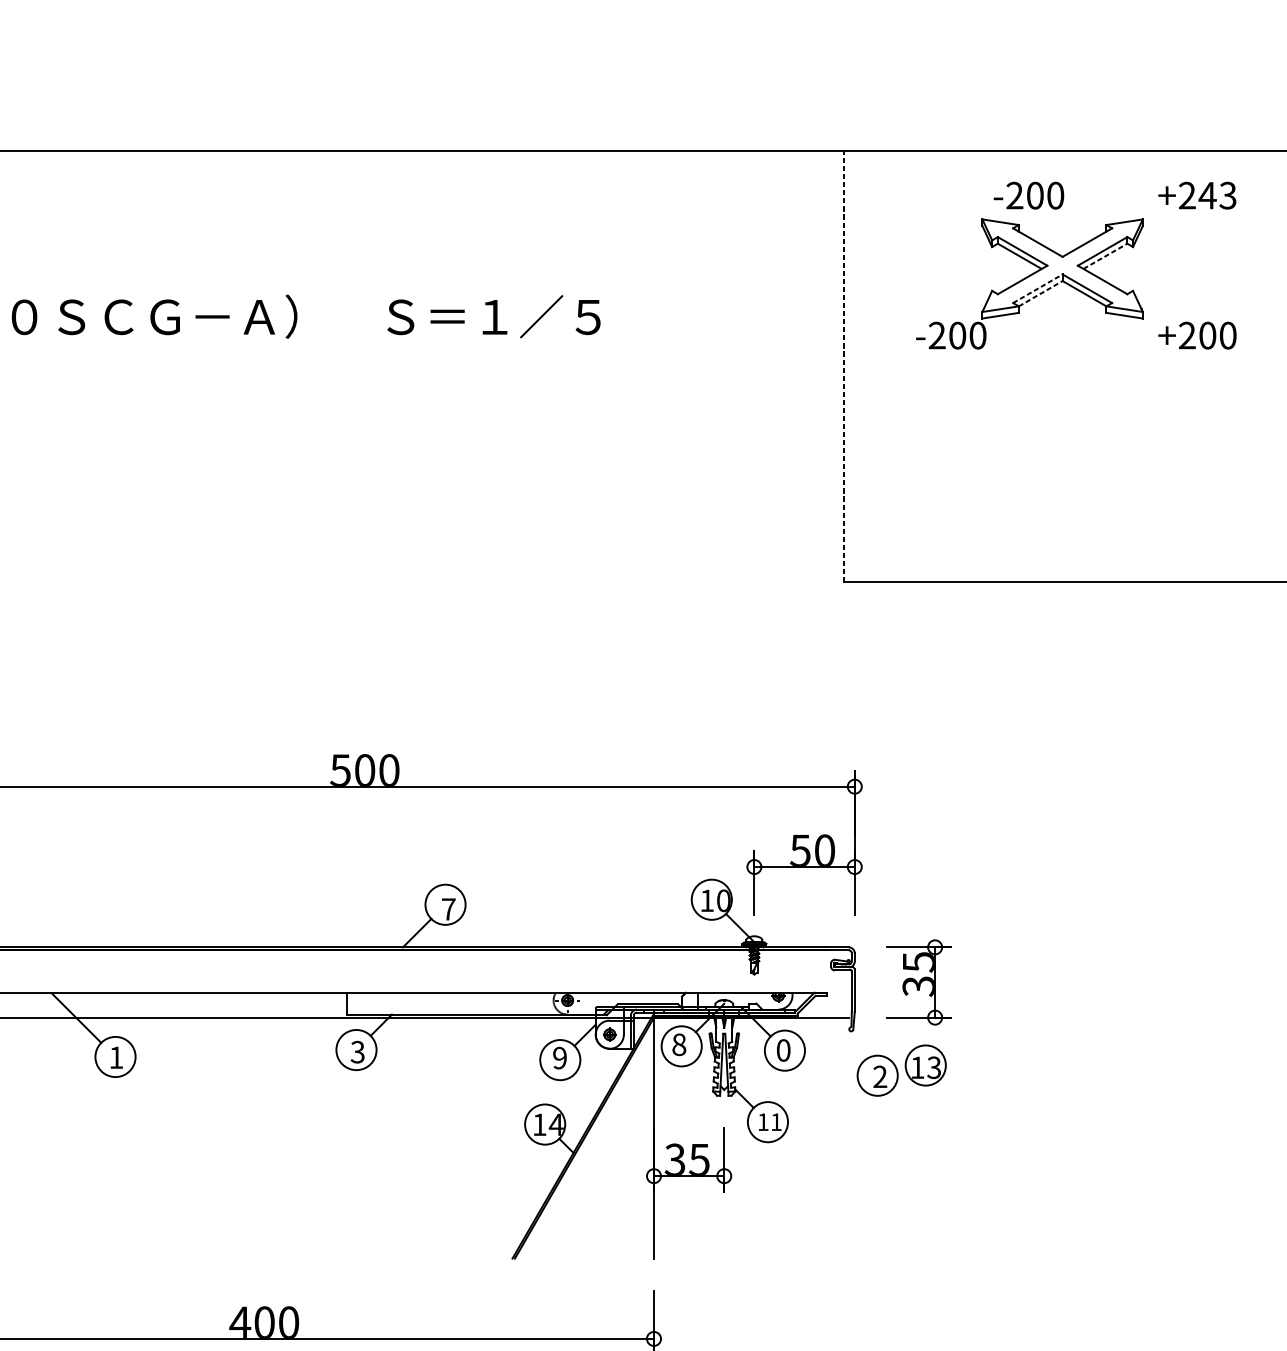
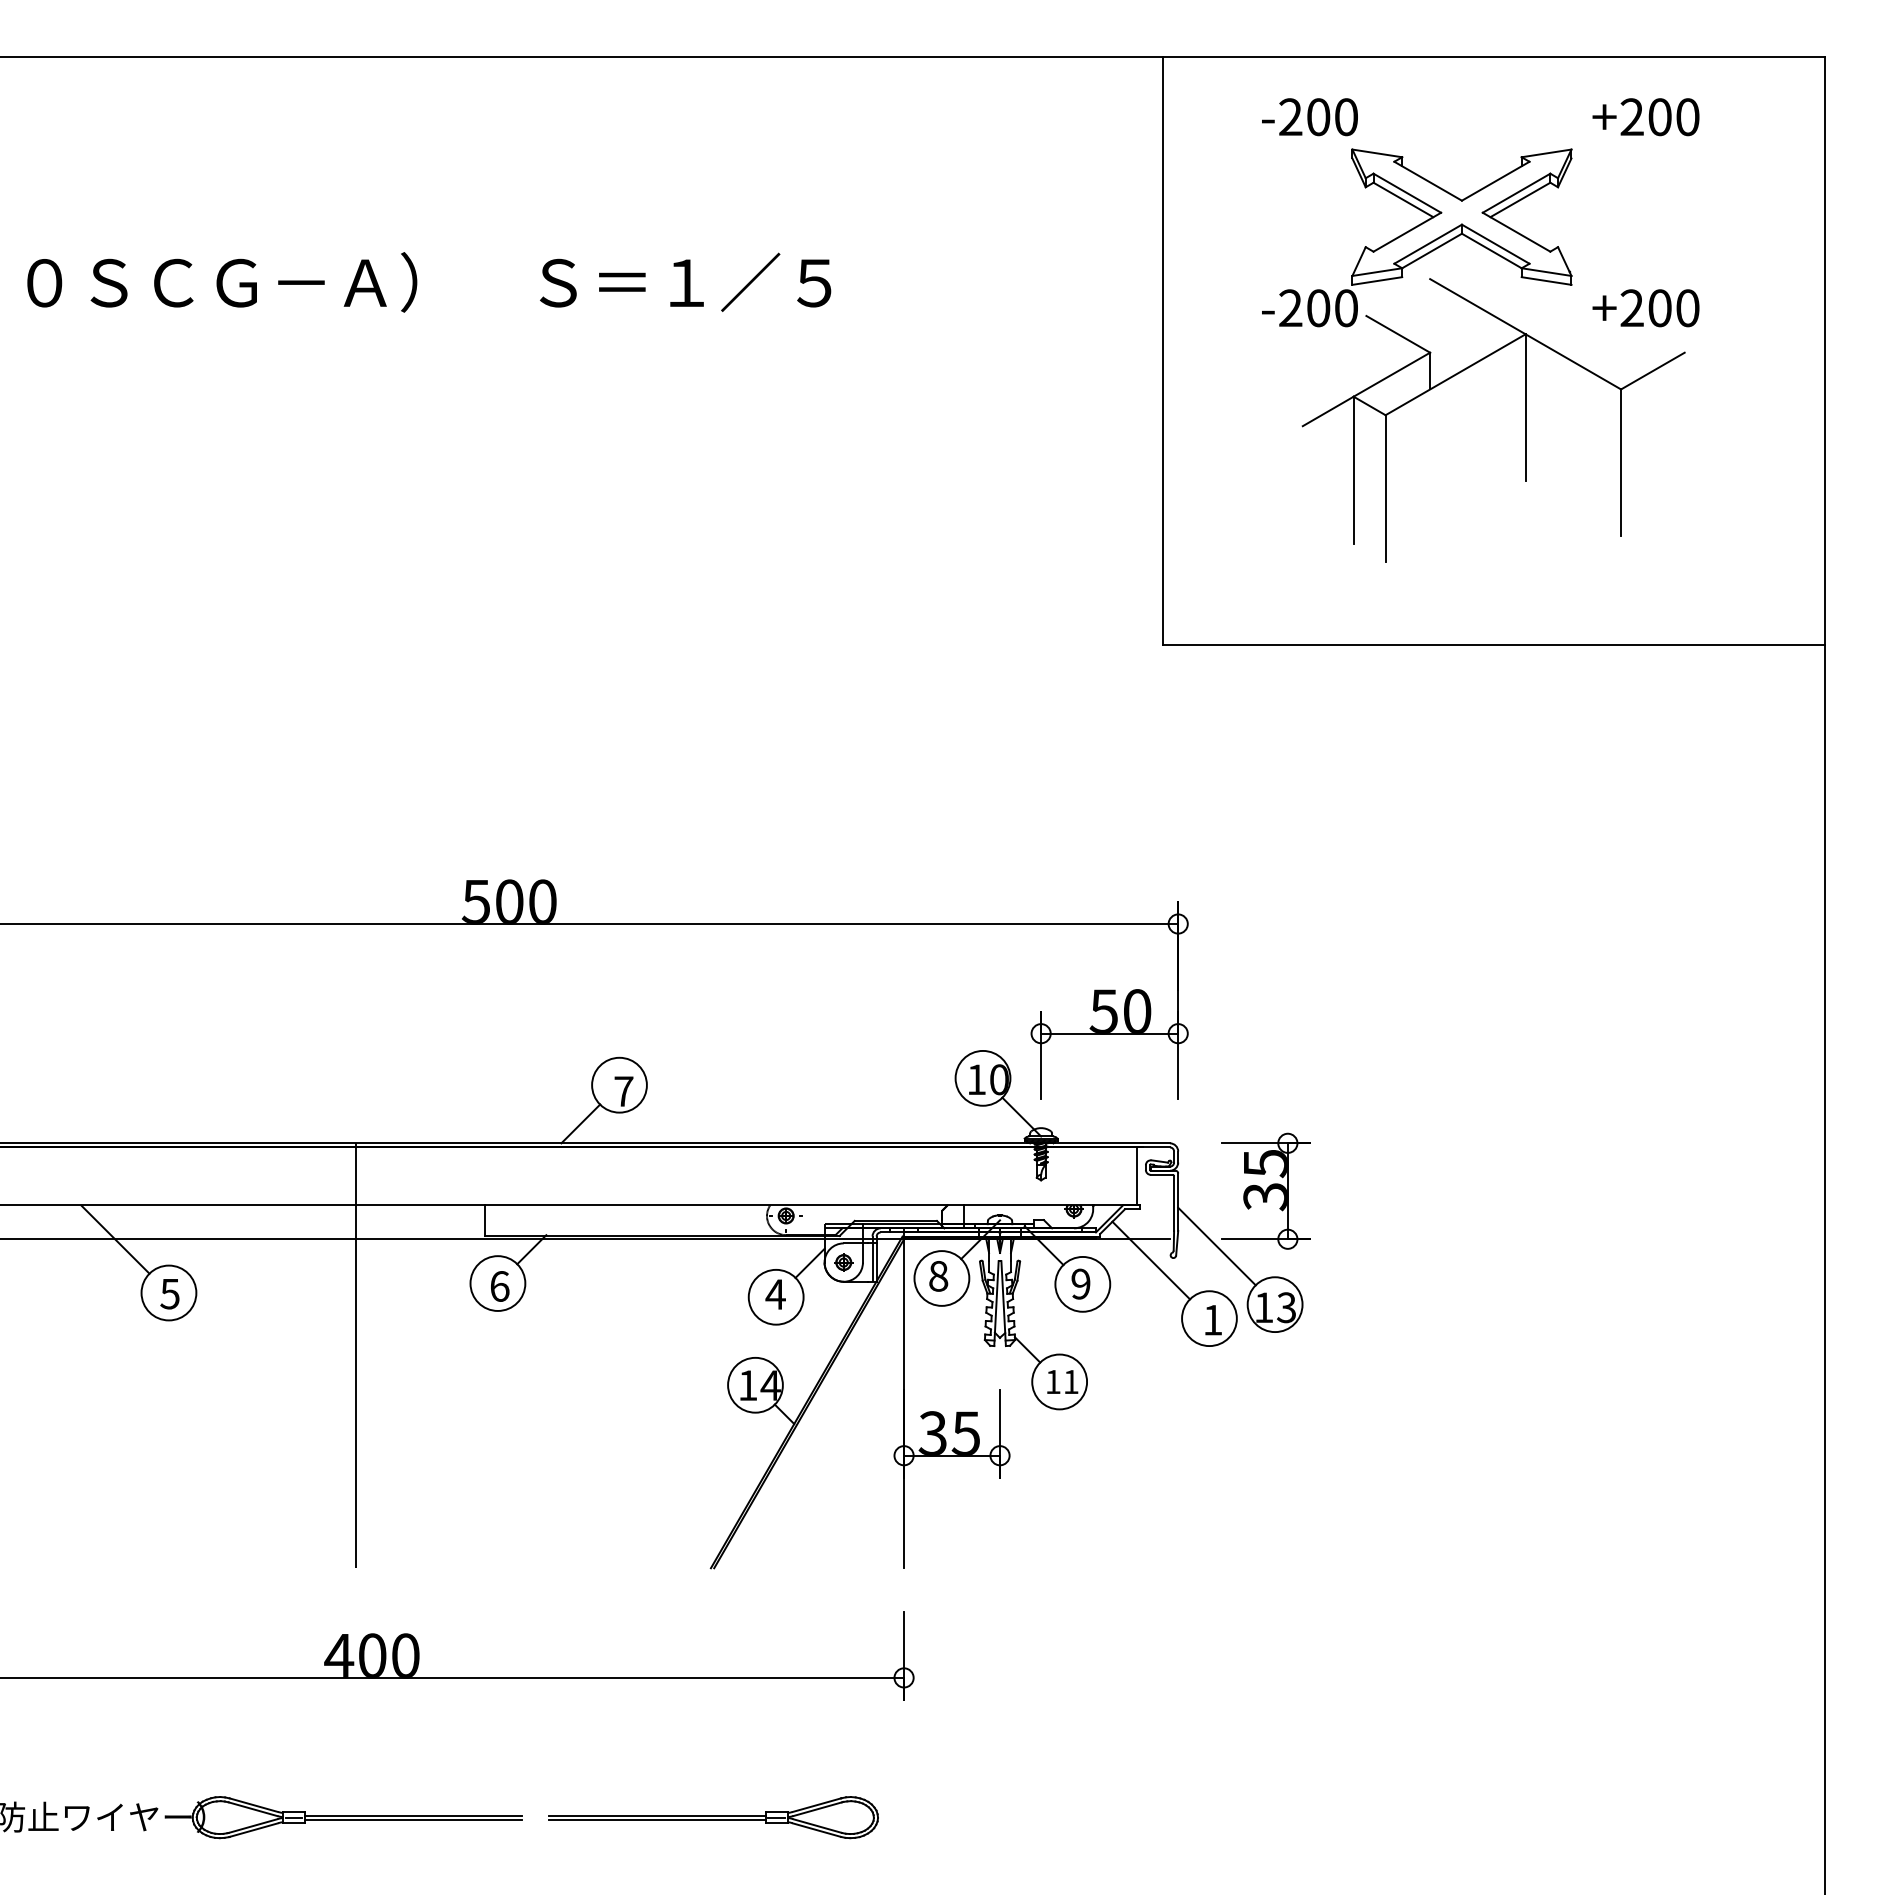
text: (1028, 195) -> (1309, 117), moved
text: (1217, 195) -> (1673, 117), +243 -> +200
line: (1105, 255) -> (1520, 199), dashed -> solid
line: (1038, 288) -> (1428, 243), dashed -> solid
line: (1041, 294) -> (1432, 251), dashed -> solid
line: (843, 366) -> (1162, 350), dashed -> solid
part: (1109, 417) -> (1525, 420), added
line: (824, 971) -> (1137, 1176), added
line: (882, 1022) -> (1216, 1246), added
line: (835, 1033) -> (1151, 1260), added
text: (783, 1050) -> (1080, 1283), 0 -> 9
text: (357, 1052) -> (499, 1286), 3 -> 6
text: (115, 1058) -> (169, 1294), 1 -> 5
text: (559, 1058) -> (775, 1294), 9 -> 4
text: (879, 1076) -> (1212, 1319), 2 -> 1
line: (252, 1102) -> (355, 1355), added

